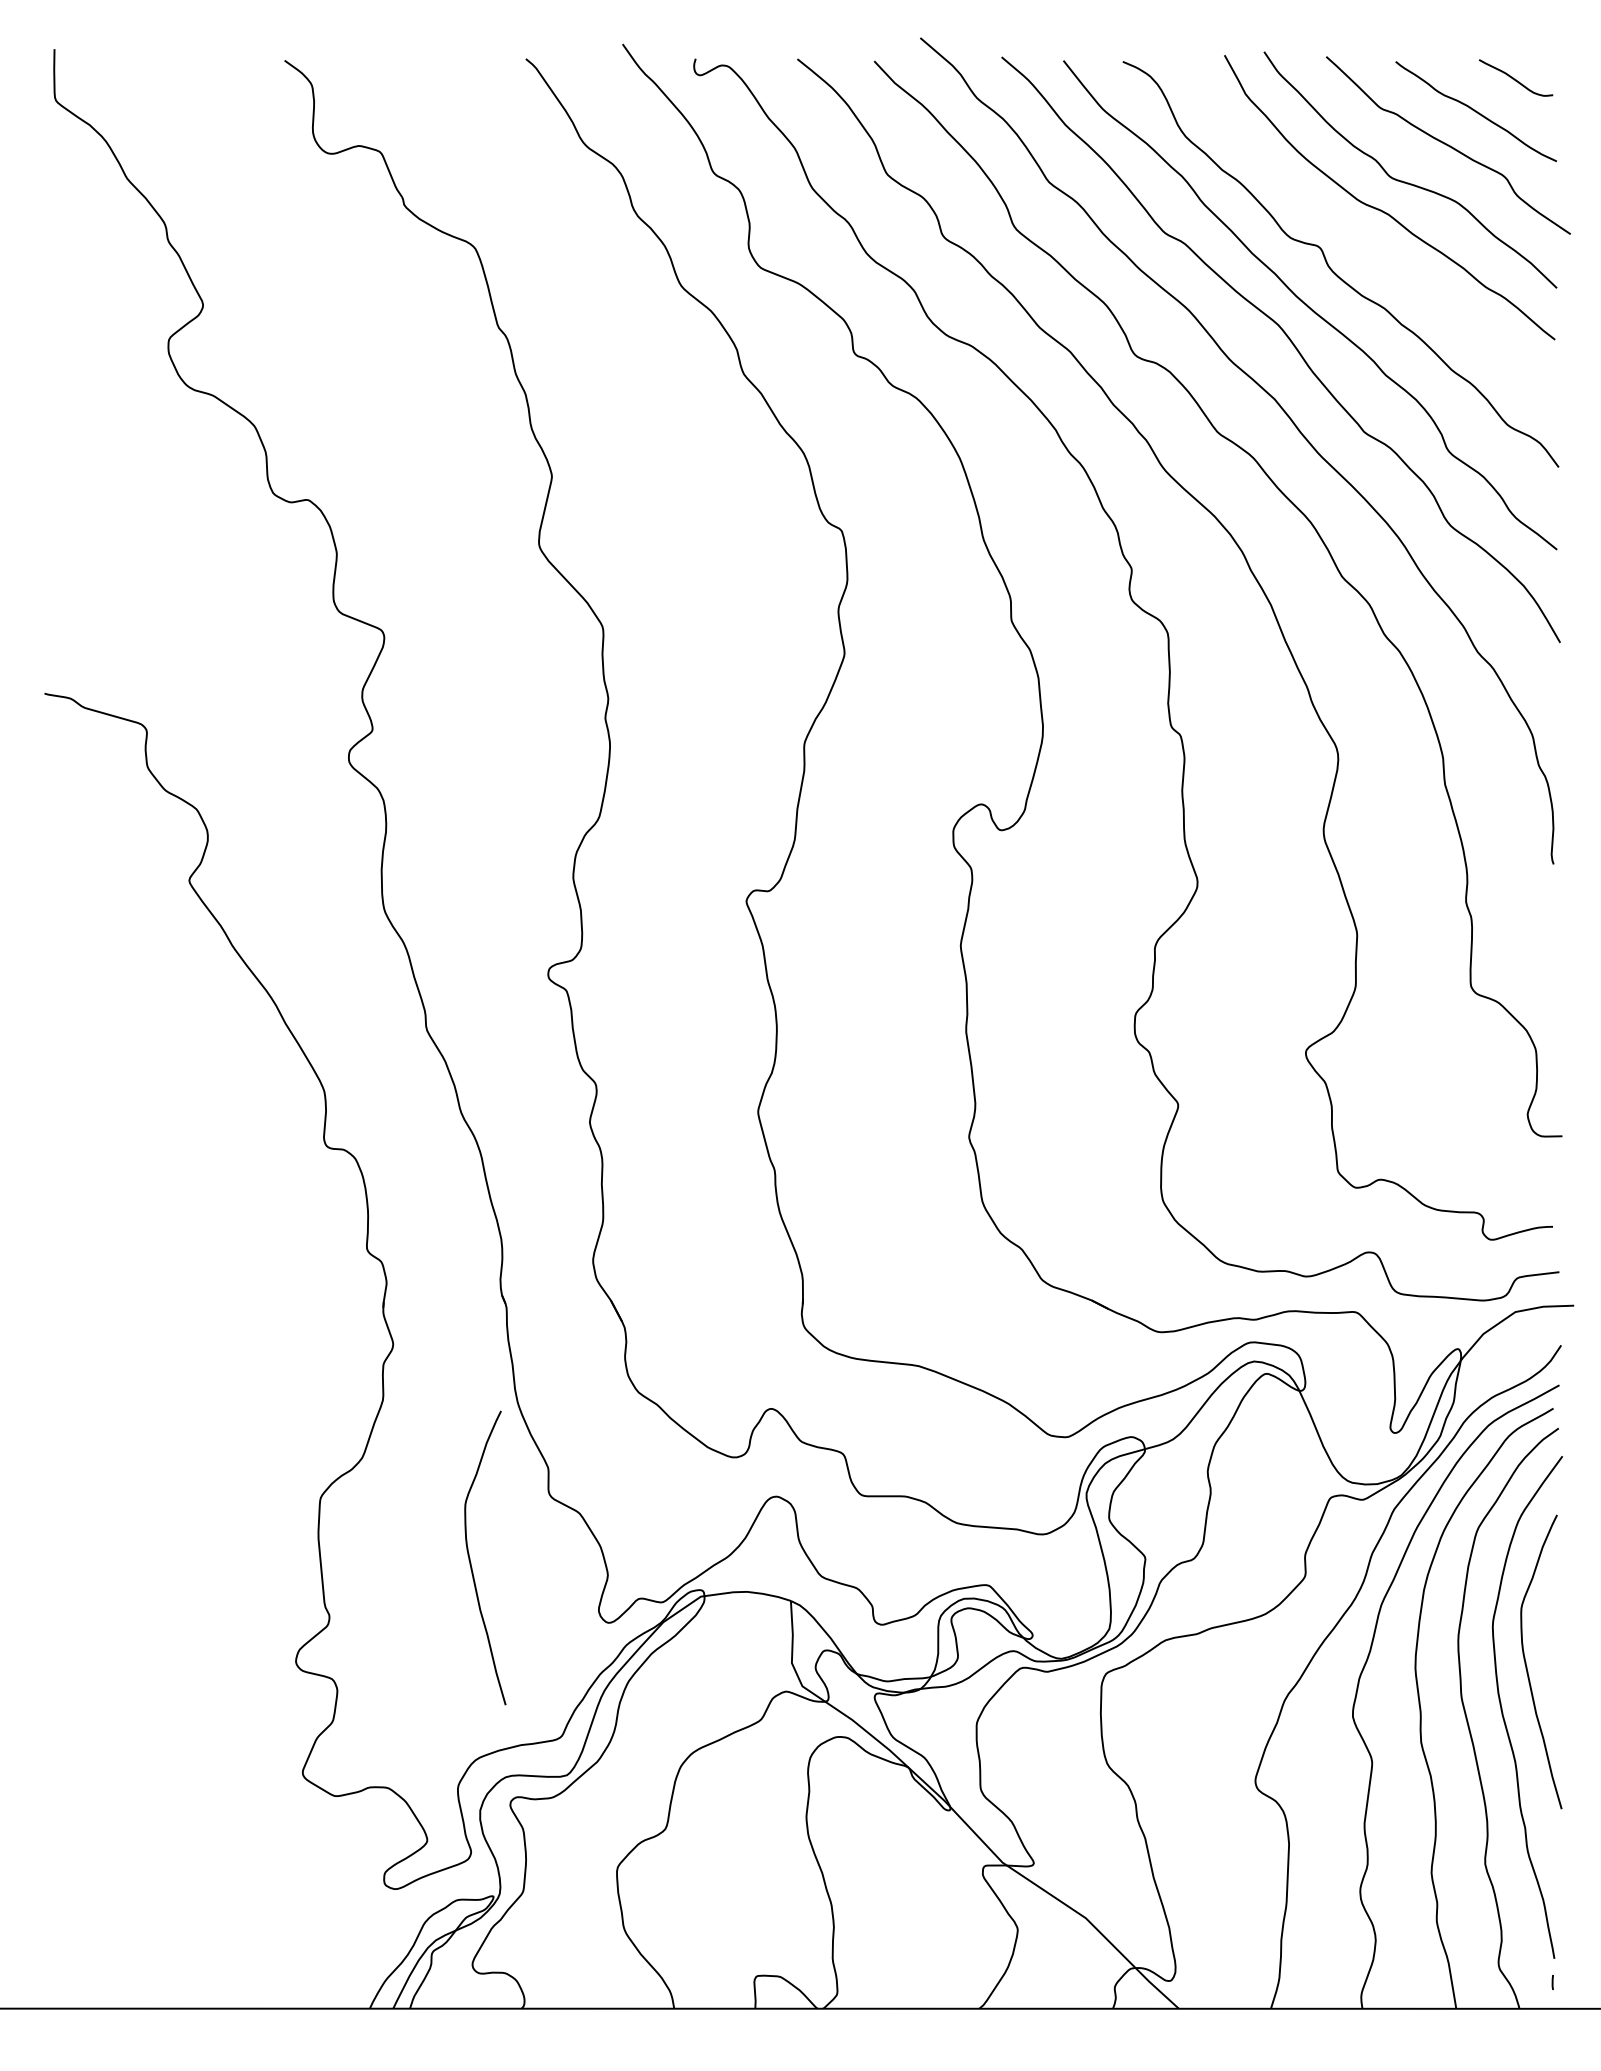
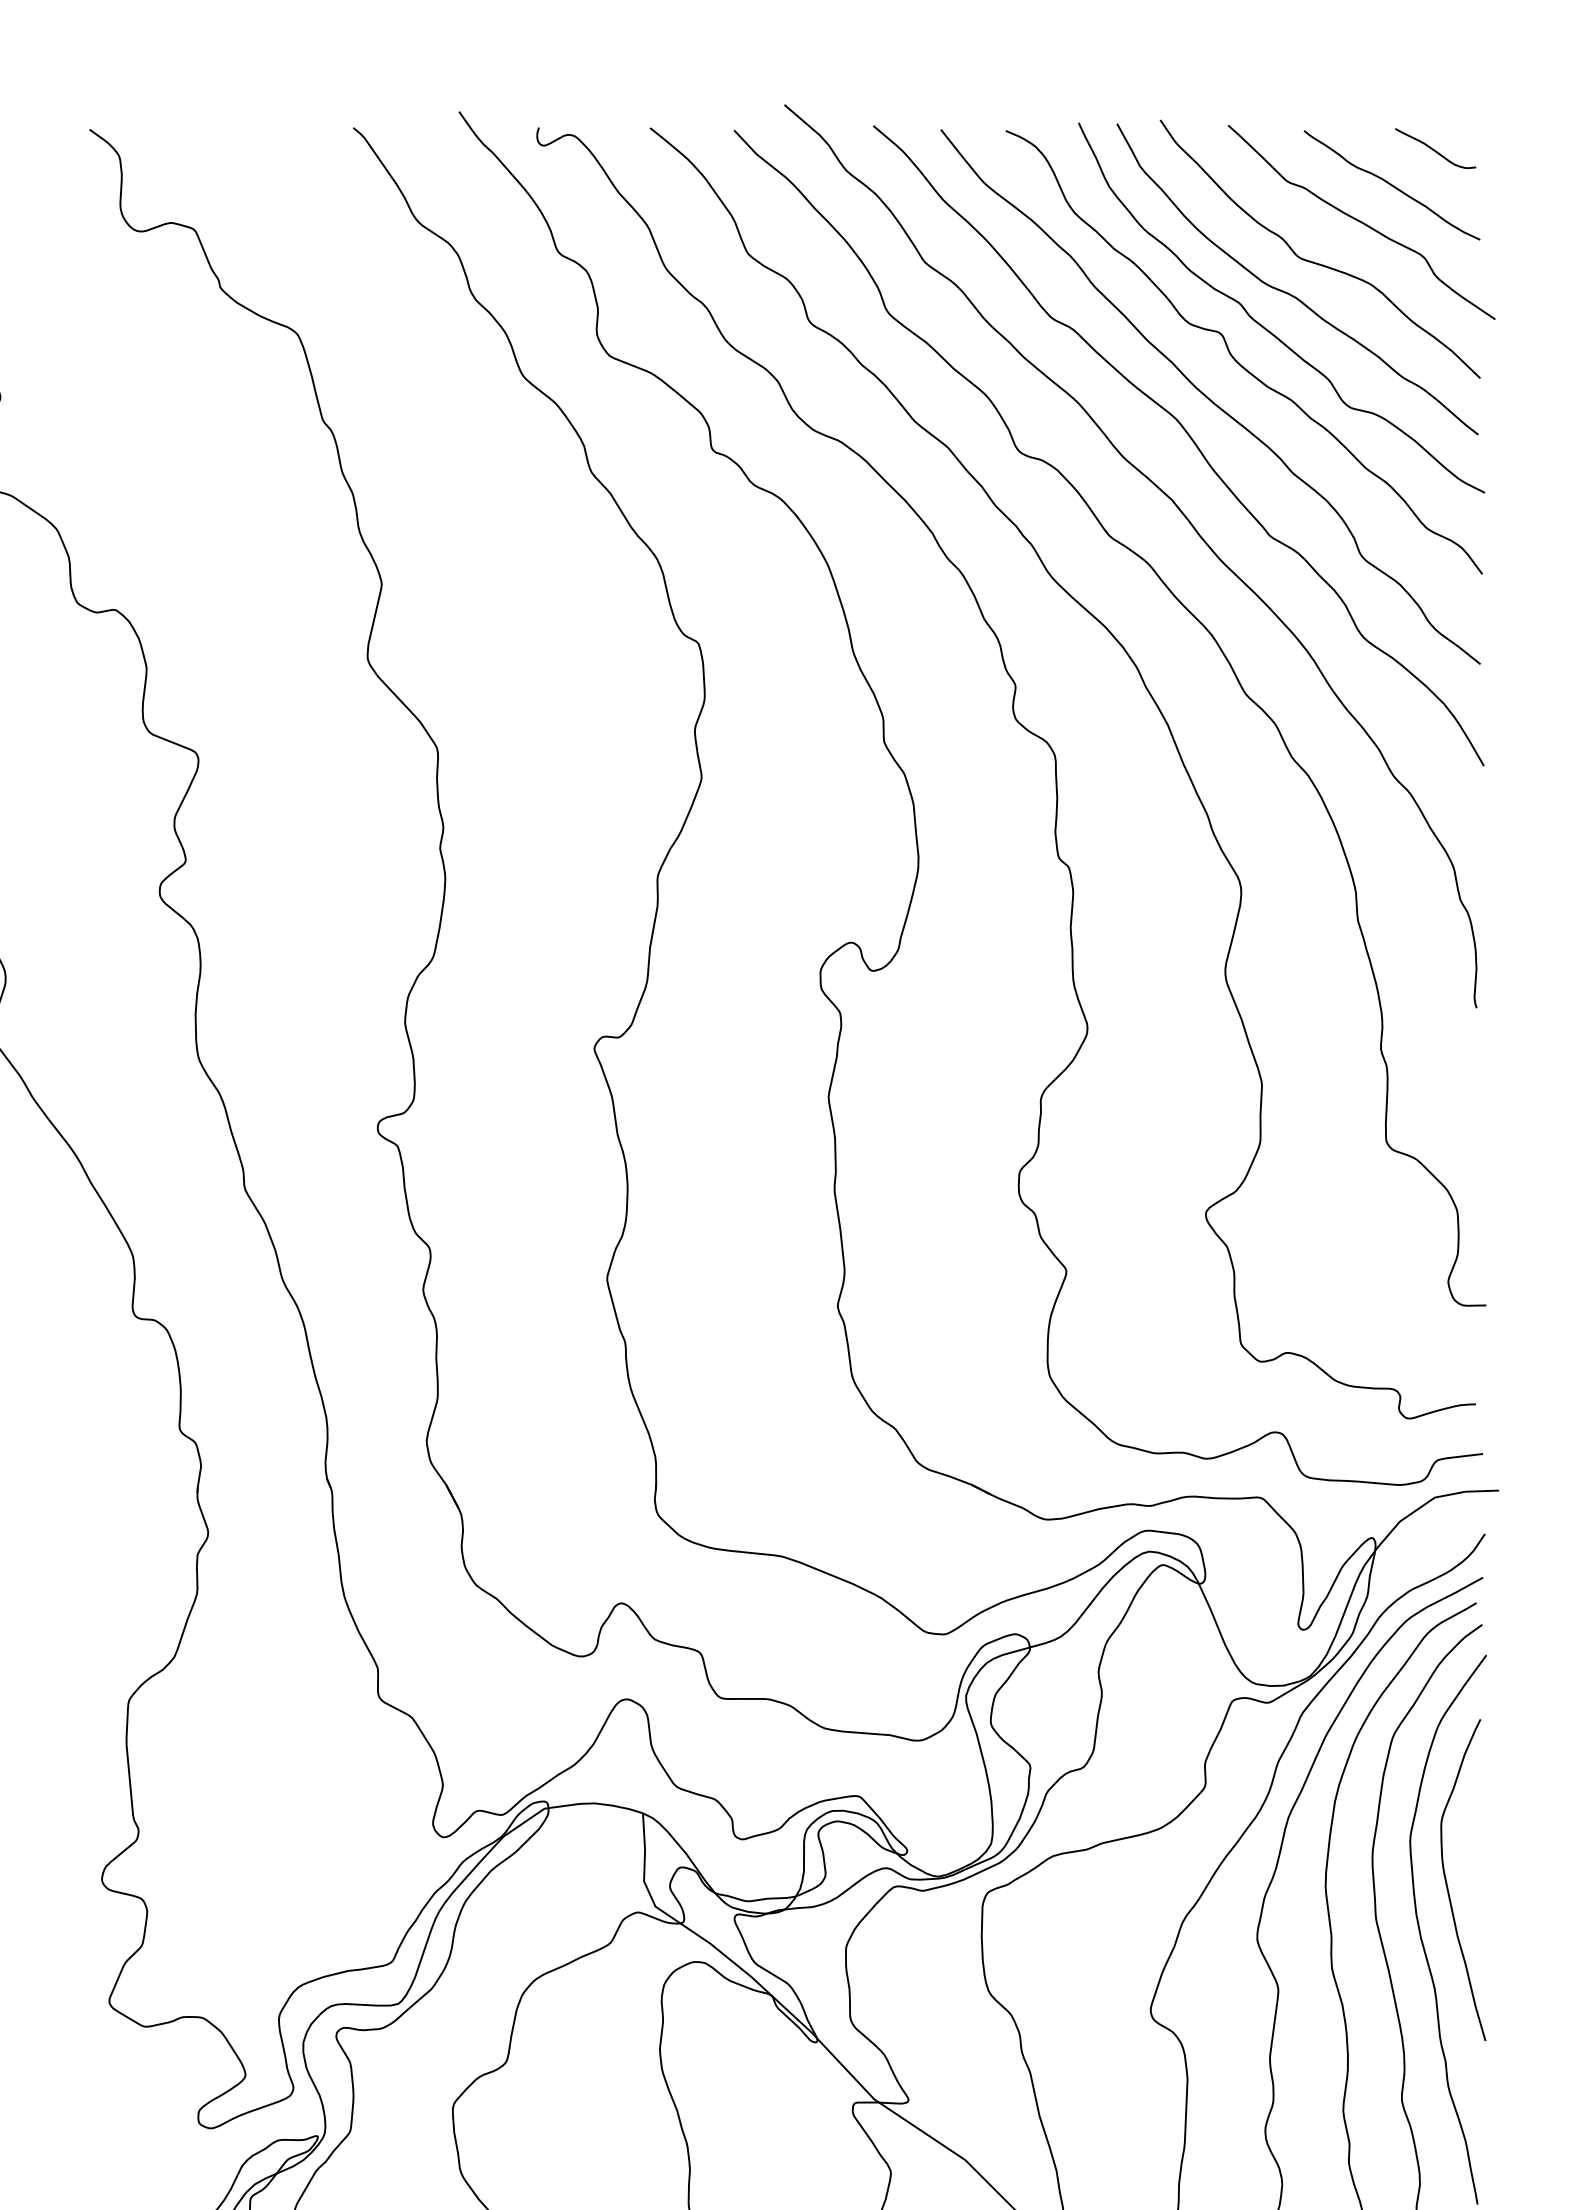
curve: (1360, 241) -> (1265, 327), added
curve: (471, 1562) -> (293, 1771), removed

